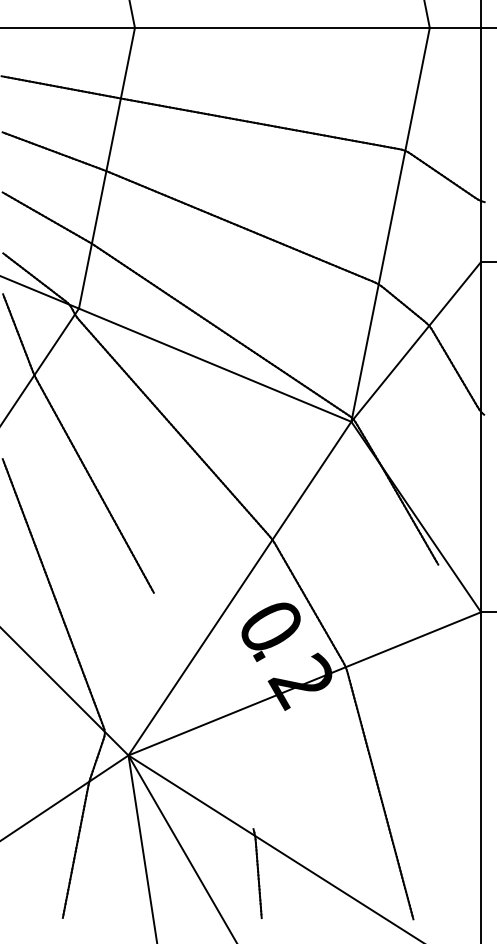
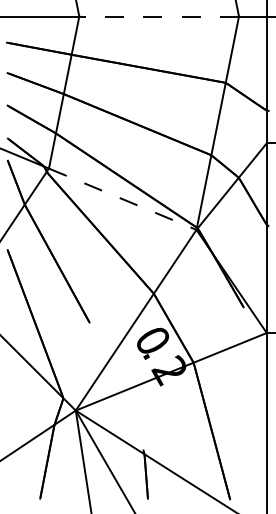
line: (283, 27) -> (159, 16), solid -> dashed
line: (214, 365) -> (122, 199), solid -> dashed

